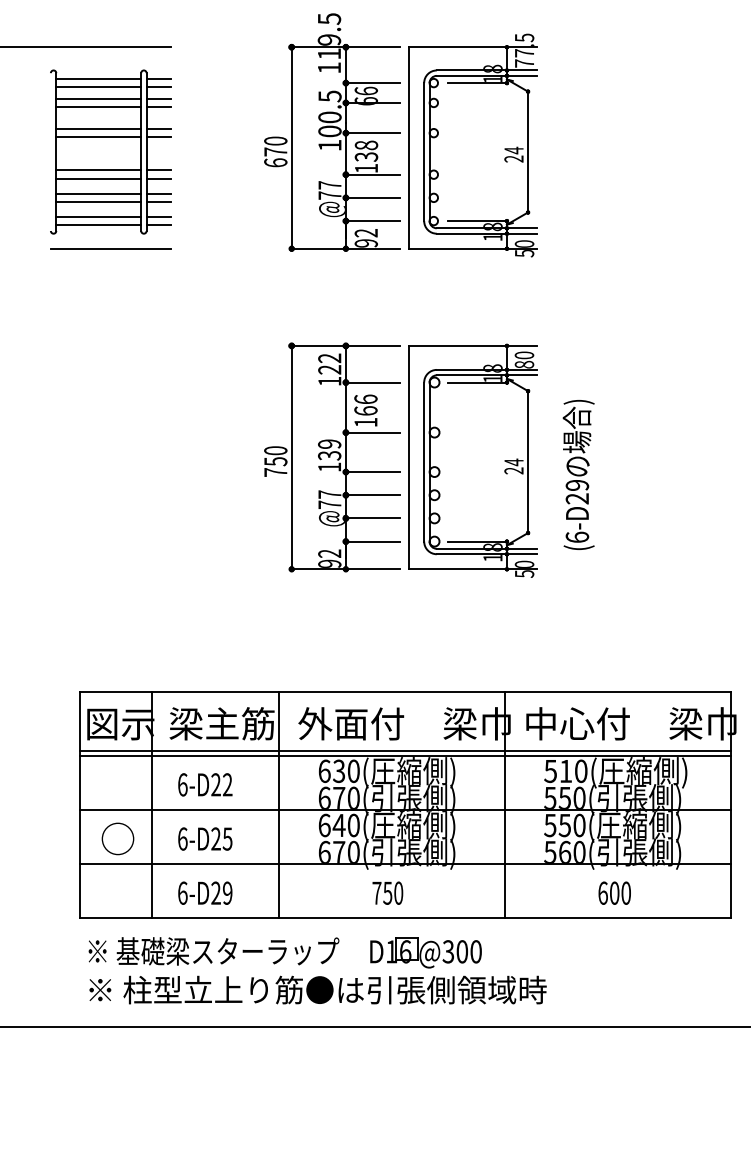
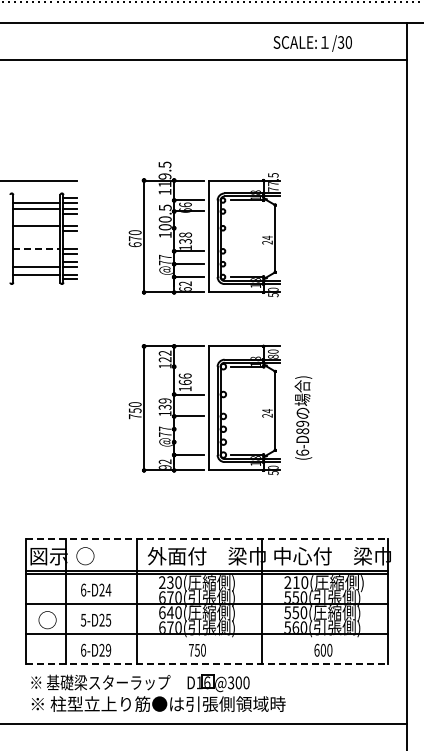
line: (98, 79) -> (36, 198), removed
line: (98, 106) -> (36, 213), removed
line: (373, 133) -> (189, 228), removed
line: (98, 137) -> (36, 230), removed
line: (98, 169) -> (36, 248), solid -> dashed
line: (98, 178) -> (36, 253), removed
line: (98, 193) -> (36, 261), removed
line: (98, 225) -> (36, 279), removed
text: (366, 241) -> (185, 288), 92 -> 62
line: (110, 248) -> (43, 292), removed
line: (373, 382) -> (189, 366), removed
line: (373, 495) -> (189, 429), removed
text: (577, 499) -> (302, 431), (6-D29 -> (6-D89
line: (373, 518) -> (189, 442), removed
line: (405, 691) -> (207, 538), solid -> dashed
text: (222, 724) -> (105, 556), 梁主筋 -> ○
text: (324, 771) -> (162, 582), 630( -> 230(
text: (550, 771) -> (287, 582), 510( -> 210(
text: (227, 783) -> (108, 589), 6-D22 -> 6-D24
text: (182, 837) -> (83, 619), 6-D25 -> 5-D25
line: (405, 918) -> (207, 664), solid -> dashed

